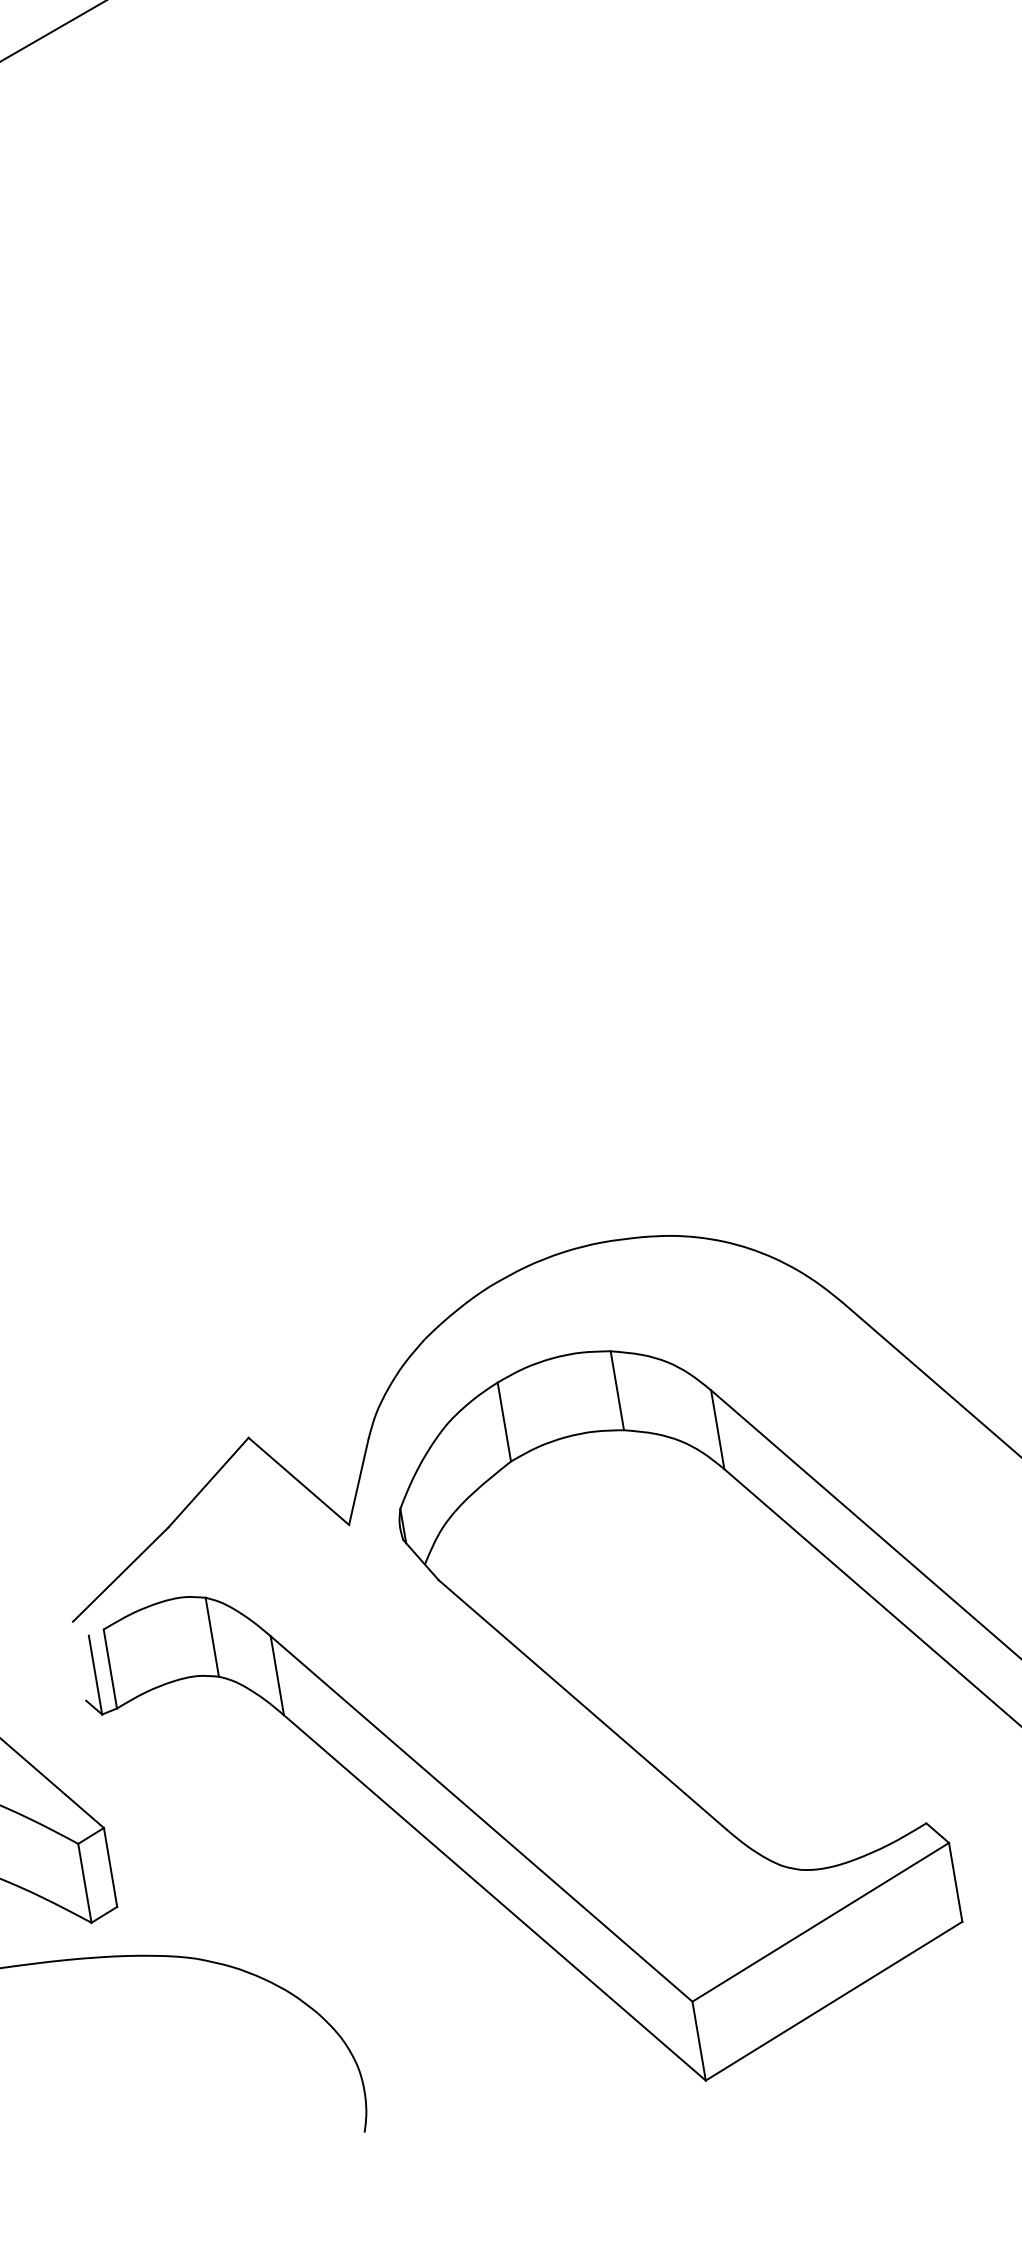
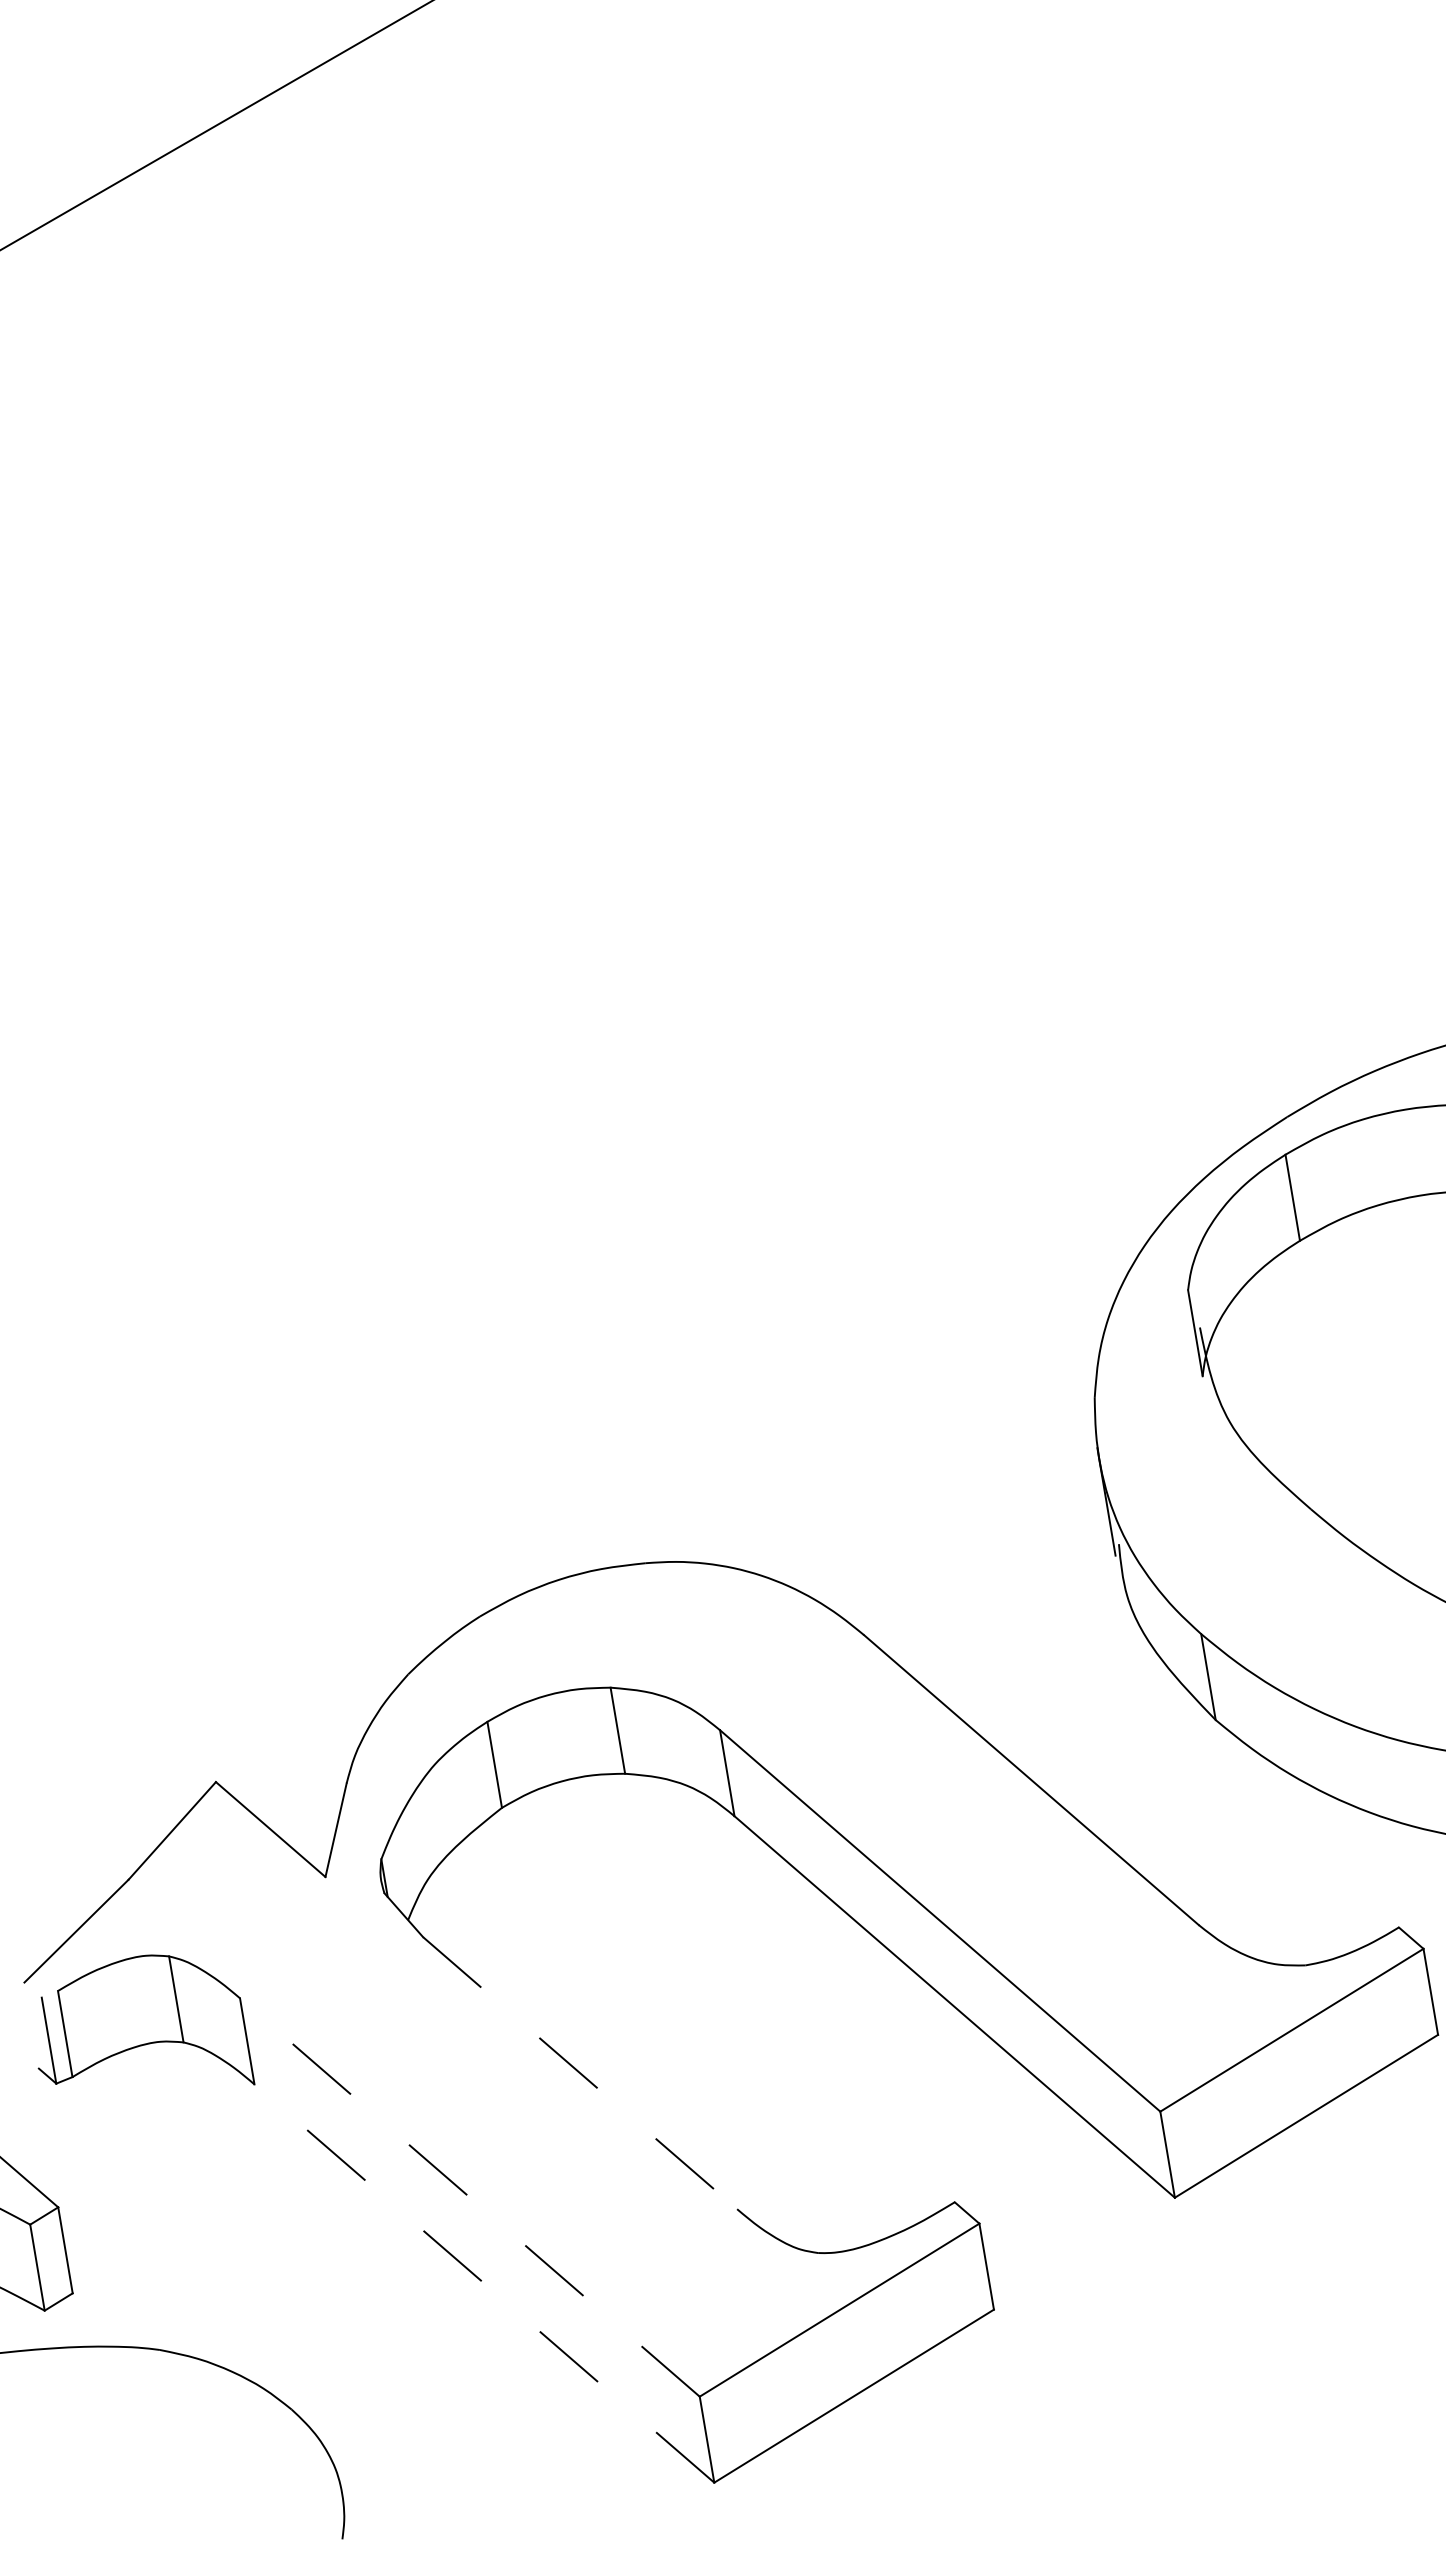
line: (583, 1705) -> (580, 2073), solid -> dashed
line: (481, 1818) -> (469, 2197), solid -> dashed
line: (494, 1897) -> (484, 2283), solid -> dashed

